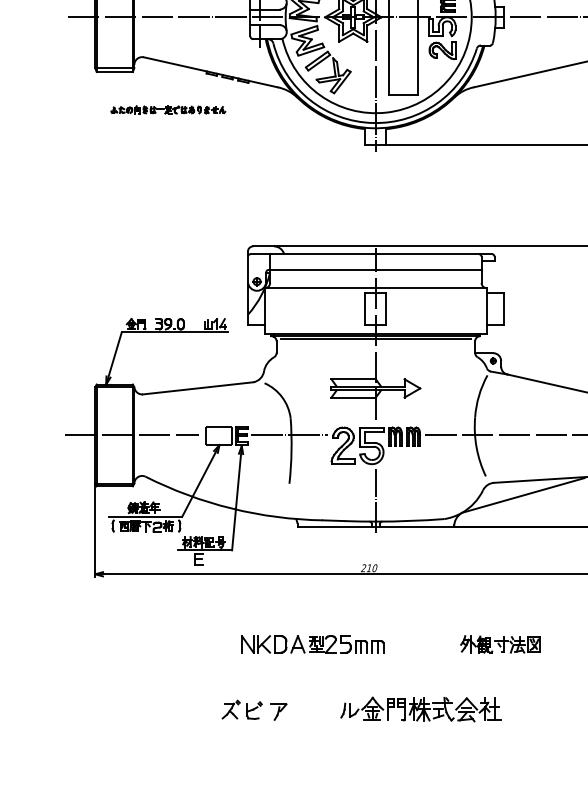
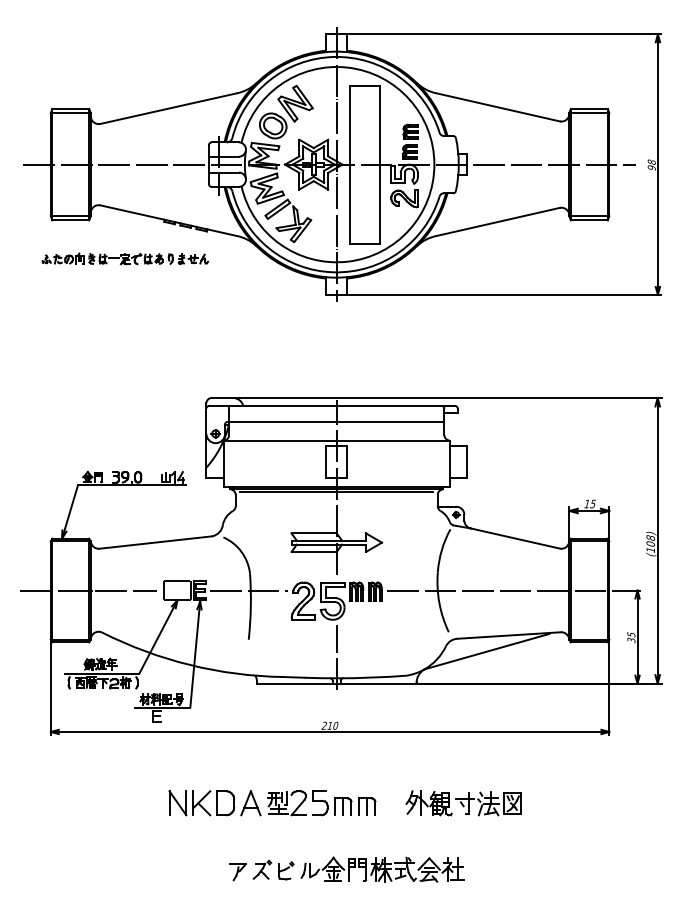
part: (168, 109) -> (125, 258), size x1.43
part: (312, 644) -> (272, 803), size x1.43
part: (500, 644) -> (463, 803), size x1.43
part: (242, 709) -> (273, 869), moved

